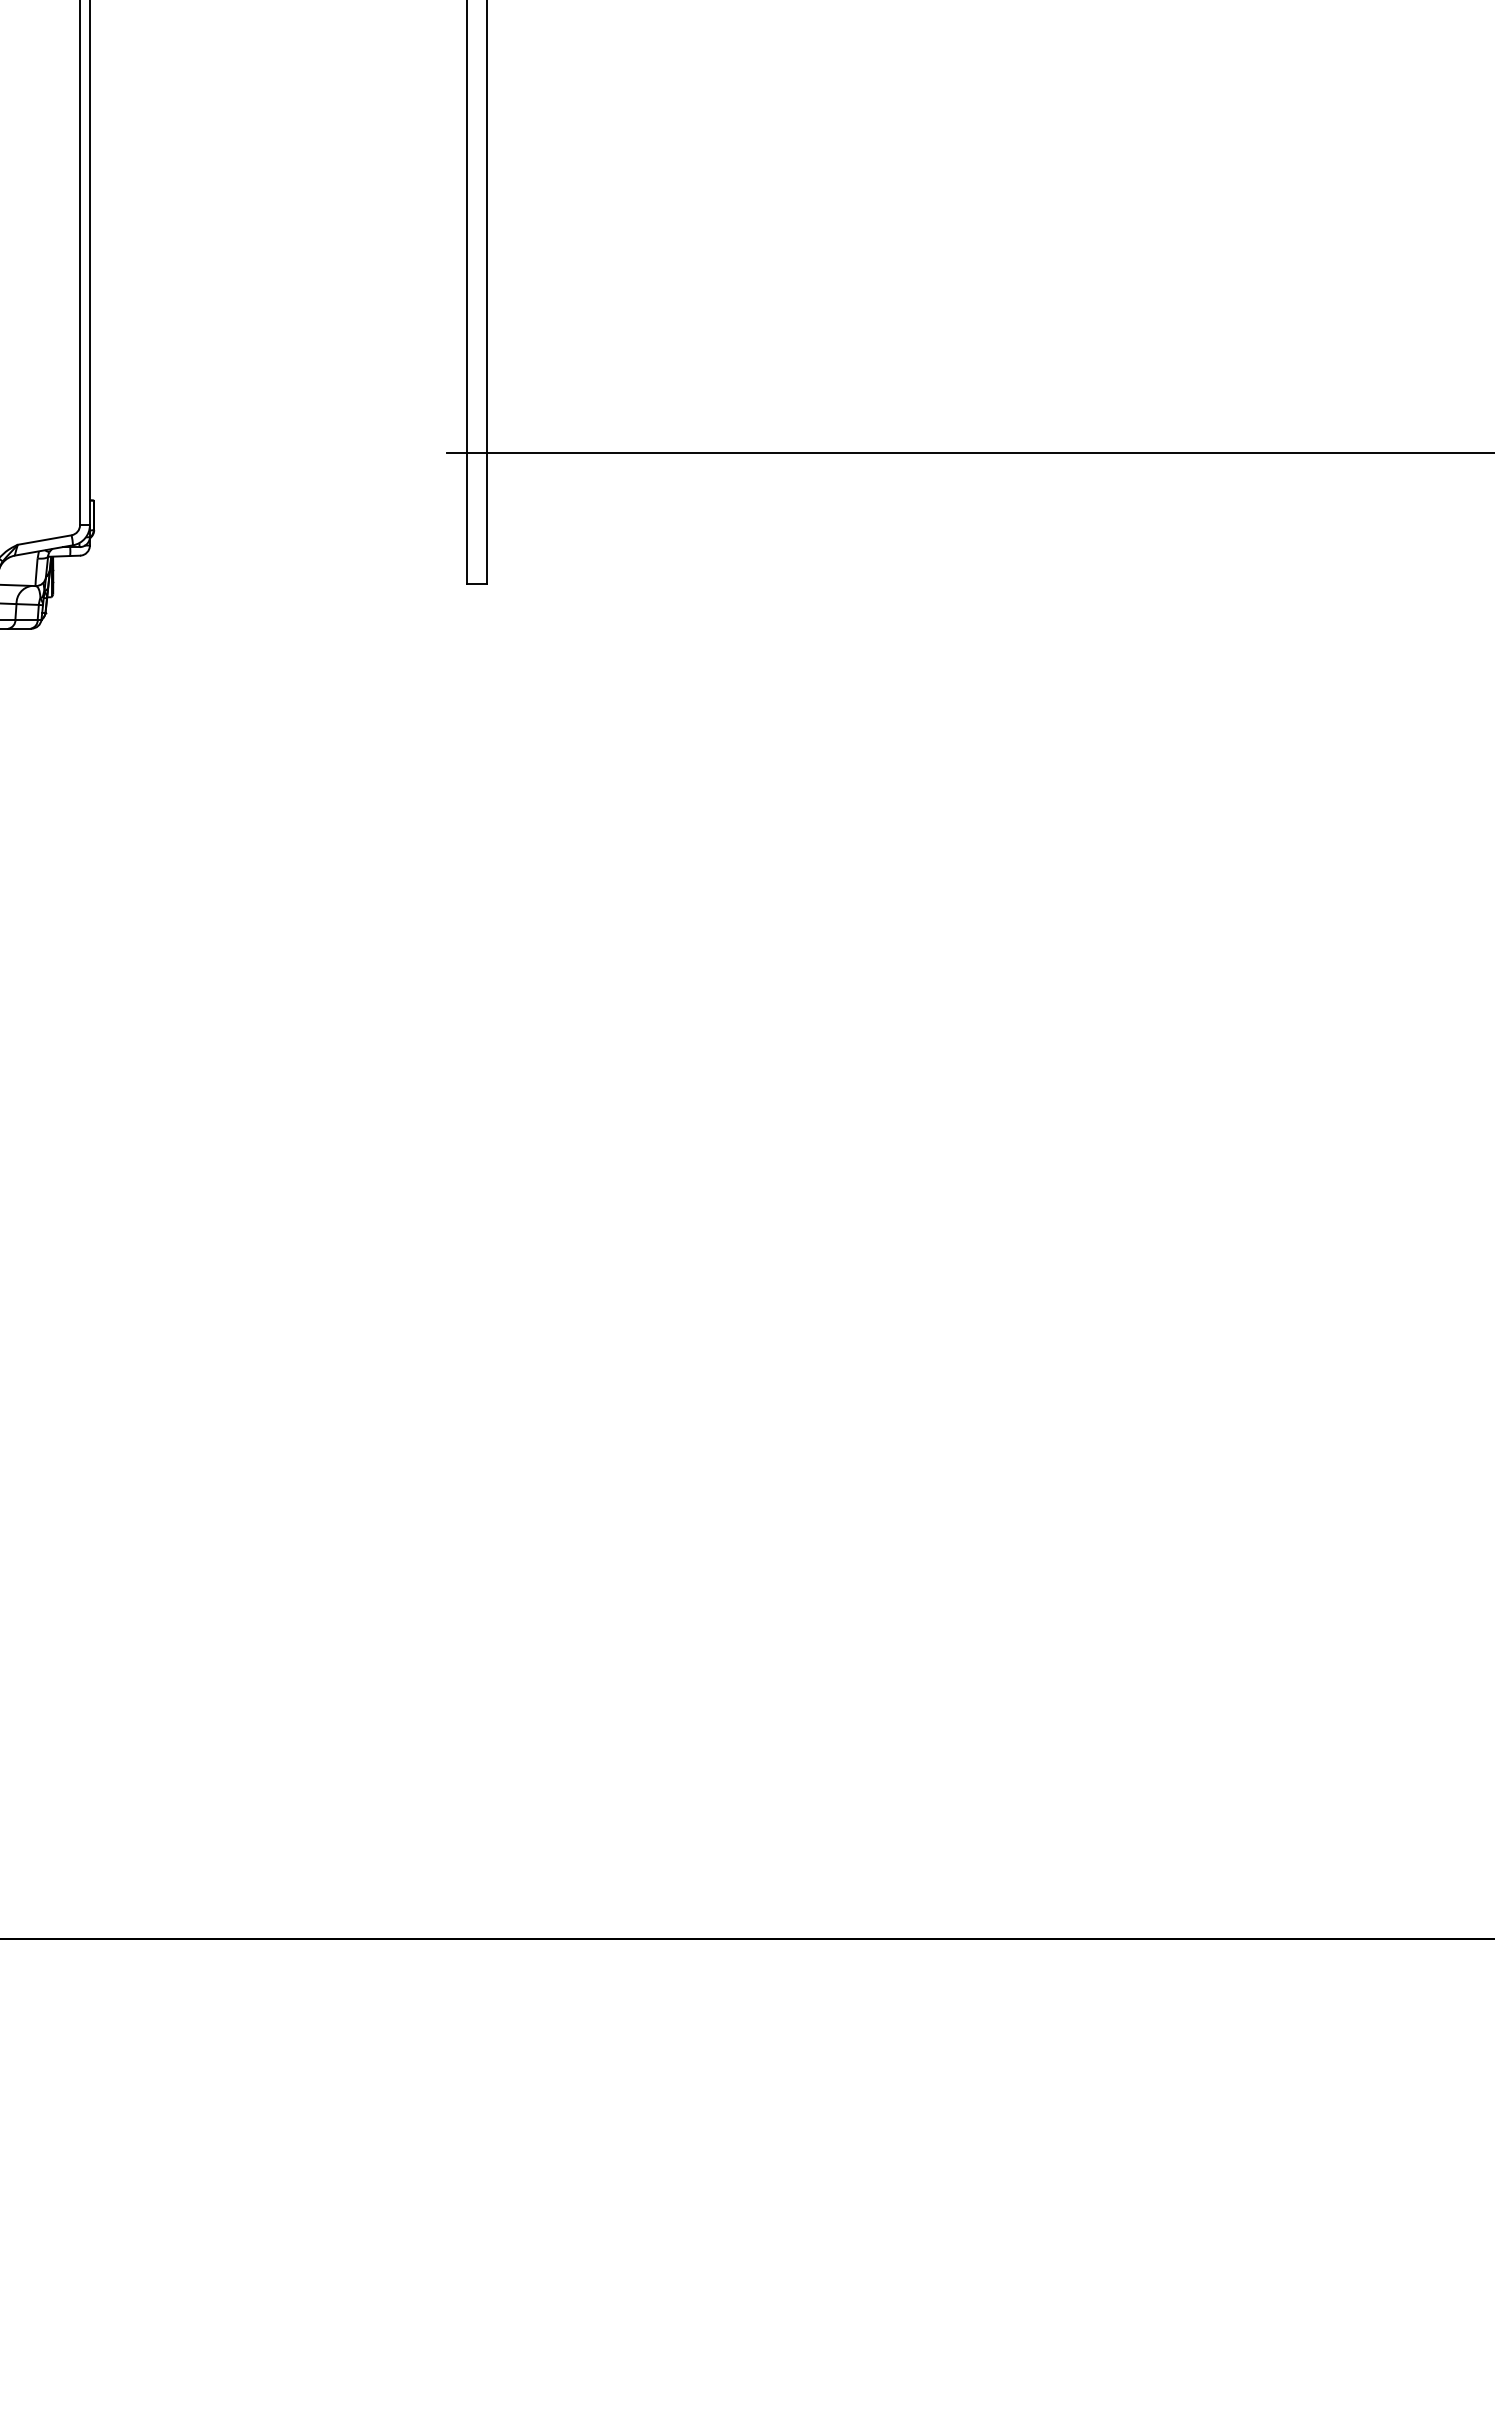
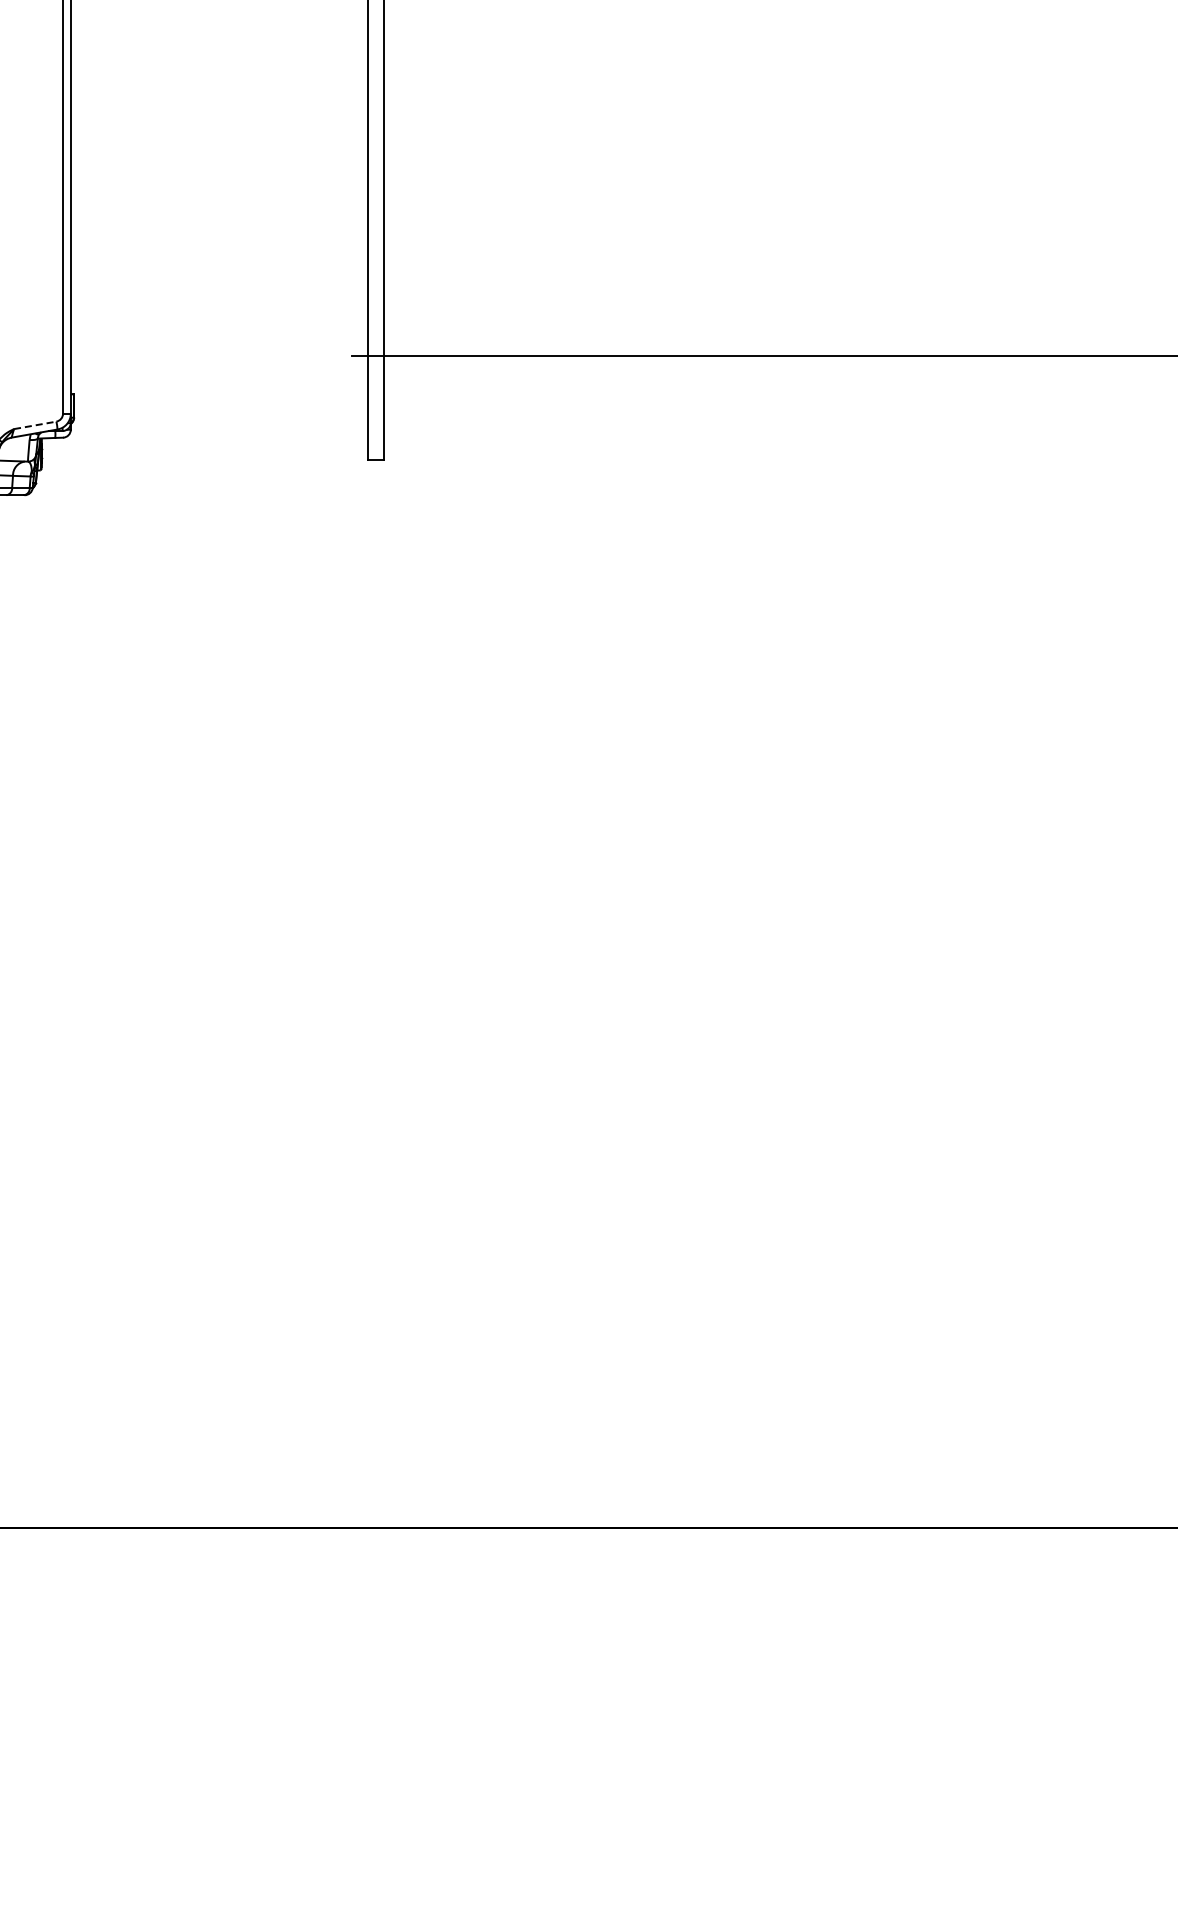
line: (45, 540) -> (35, 425), solid -> dashed

